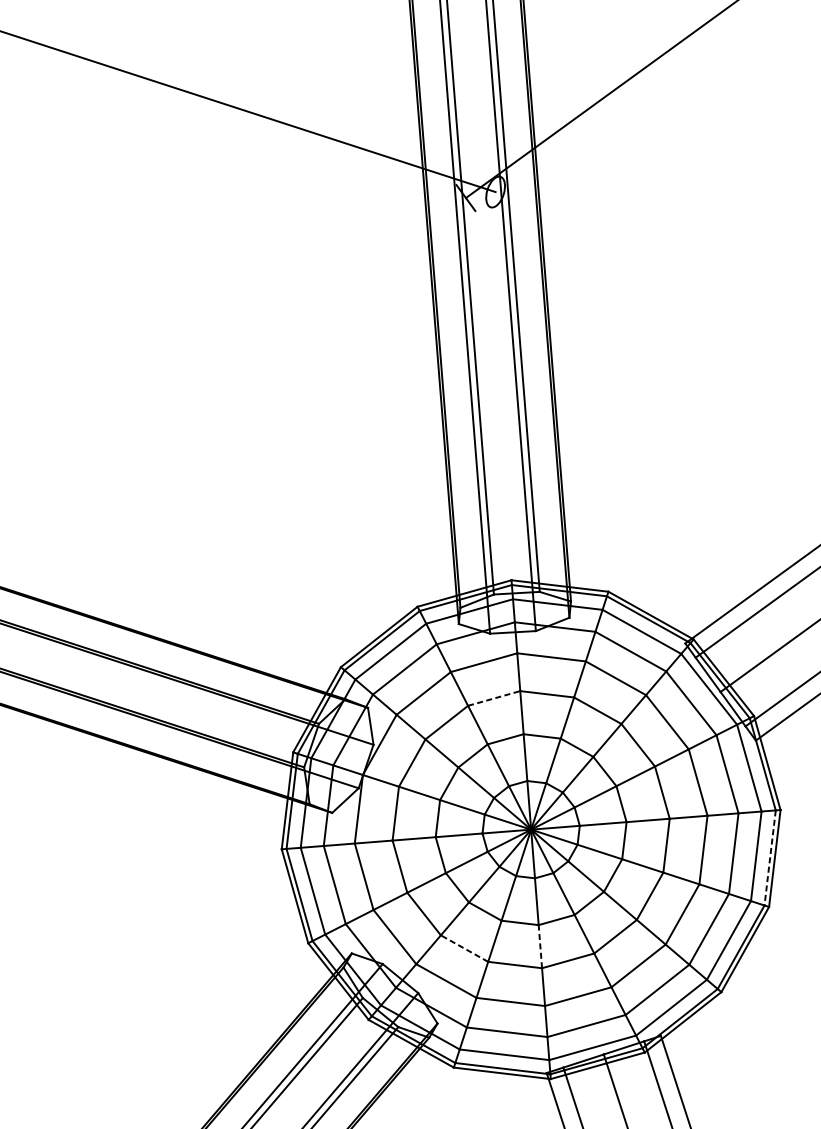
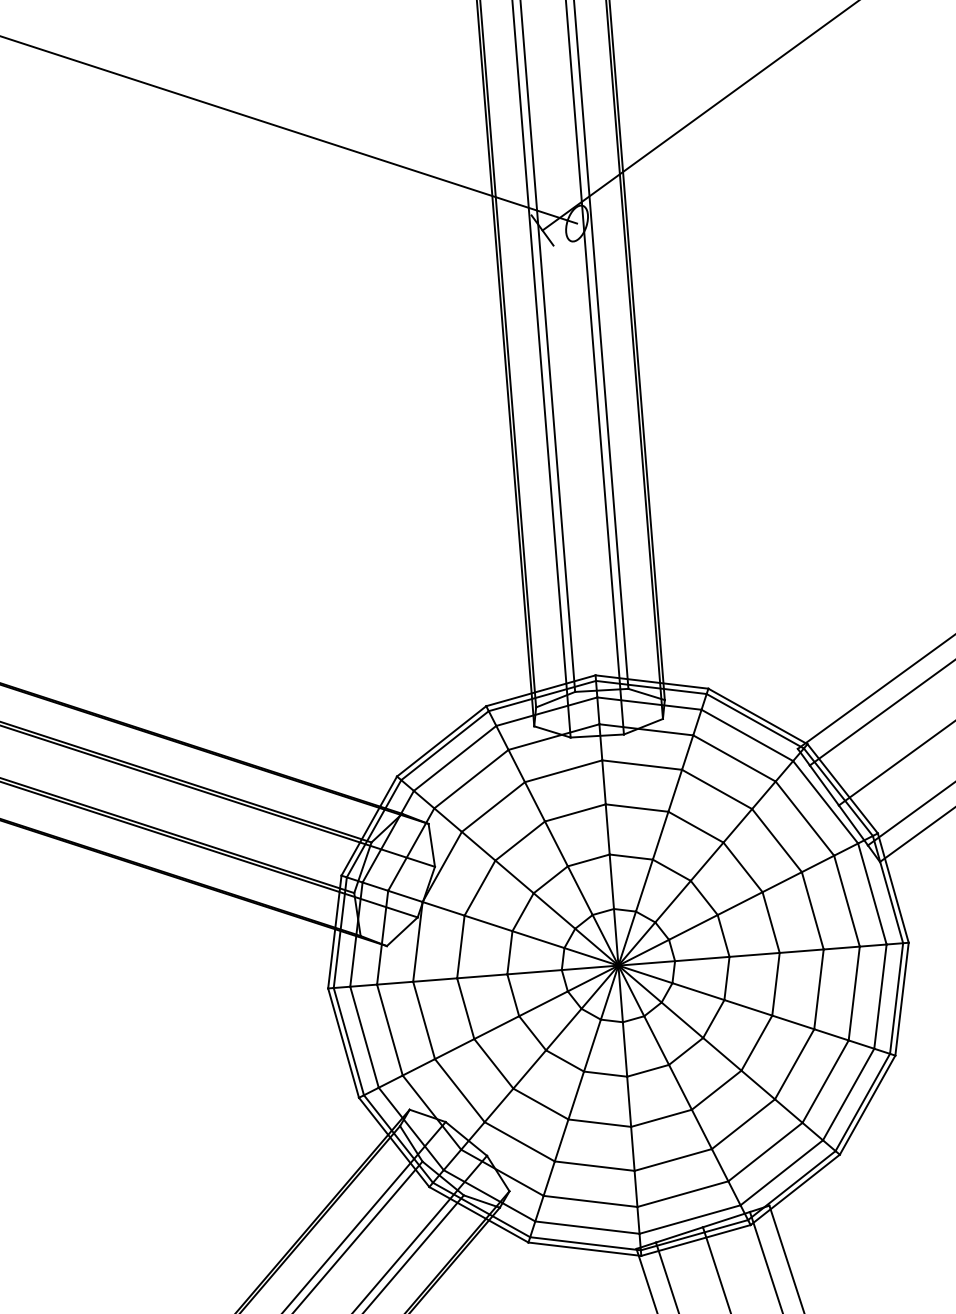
line: (494, 698) -> (575, 812), dashed -> solid
line: (770, 857) -> (896, 998), dashed -> solid
line: (540, 946) -> (629, 1101), dashed -> solid
line: (464, 948) -> (540, 1104), dashed -> solid

